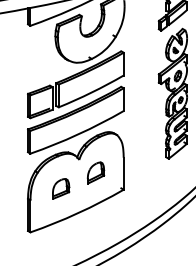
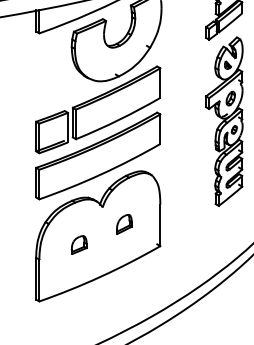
part: (95, 172) -> (123, 223), size x0.7
part: (61, 188) -> (79, 244), size x0.7

